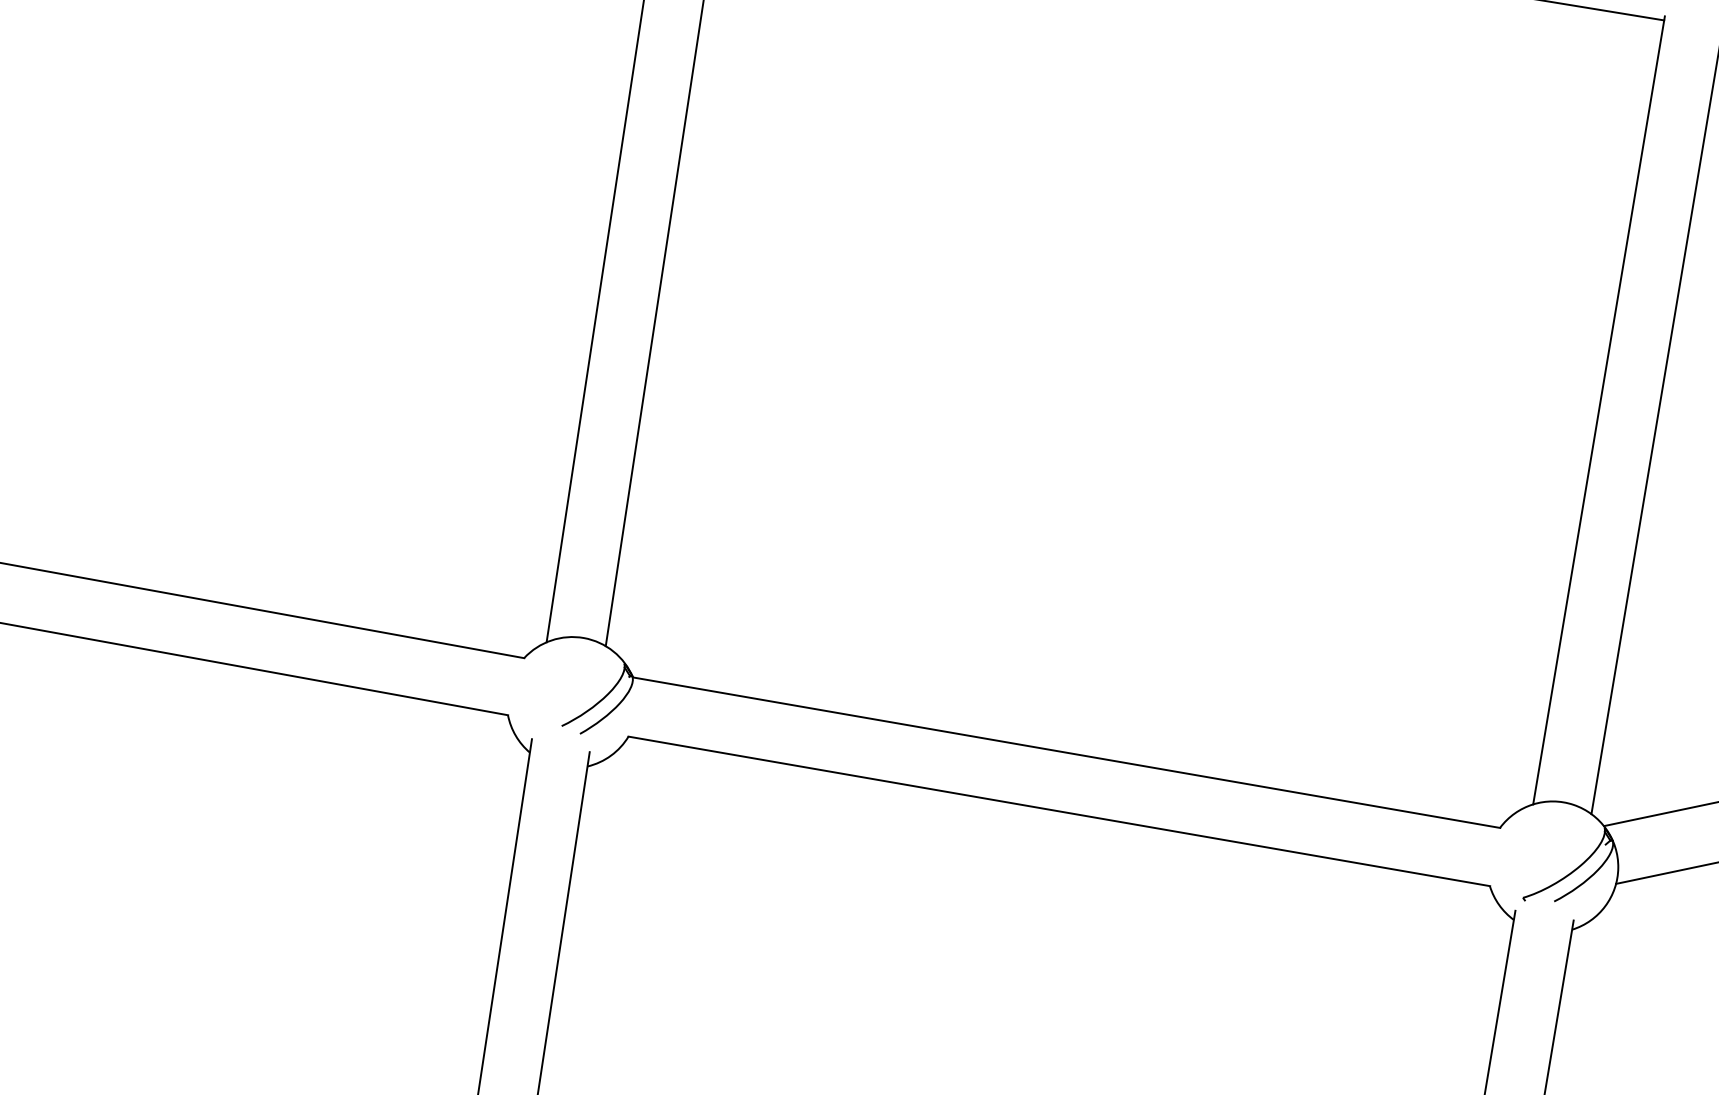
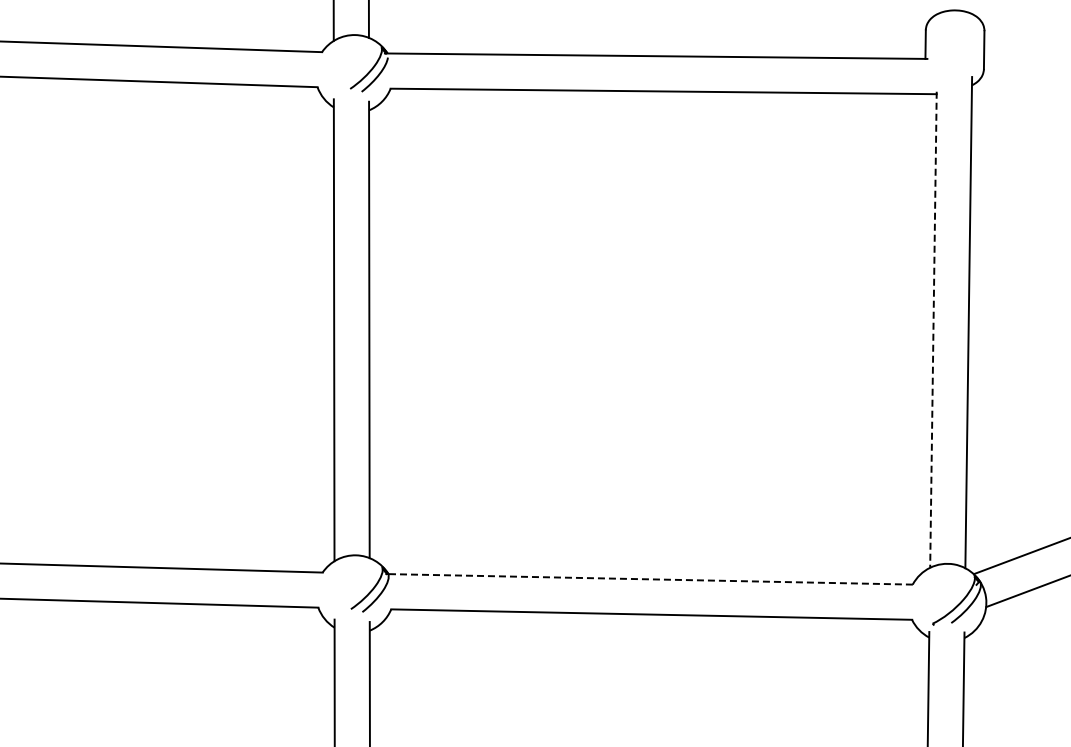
line: (1598, 411) -> (933, 330), solid -> dashed
line: (1066, 752) -> (650, 579), solid -> dashed

